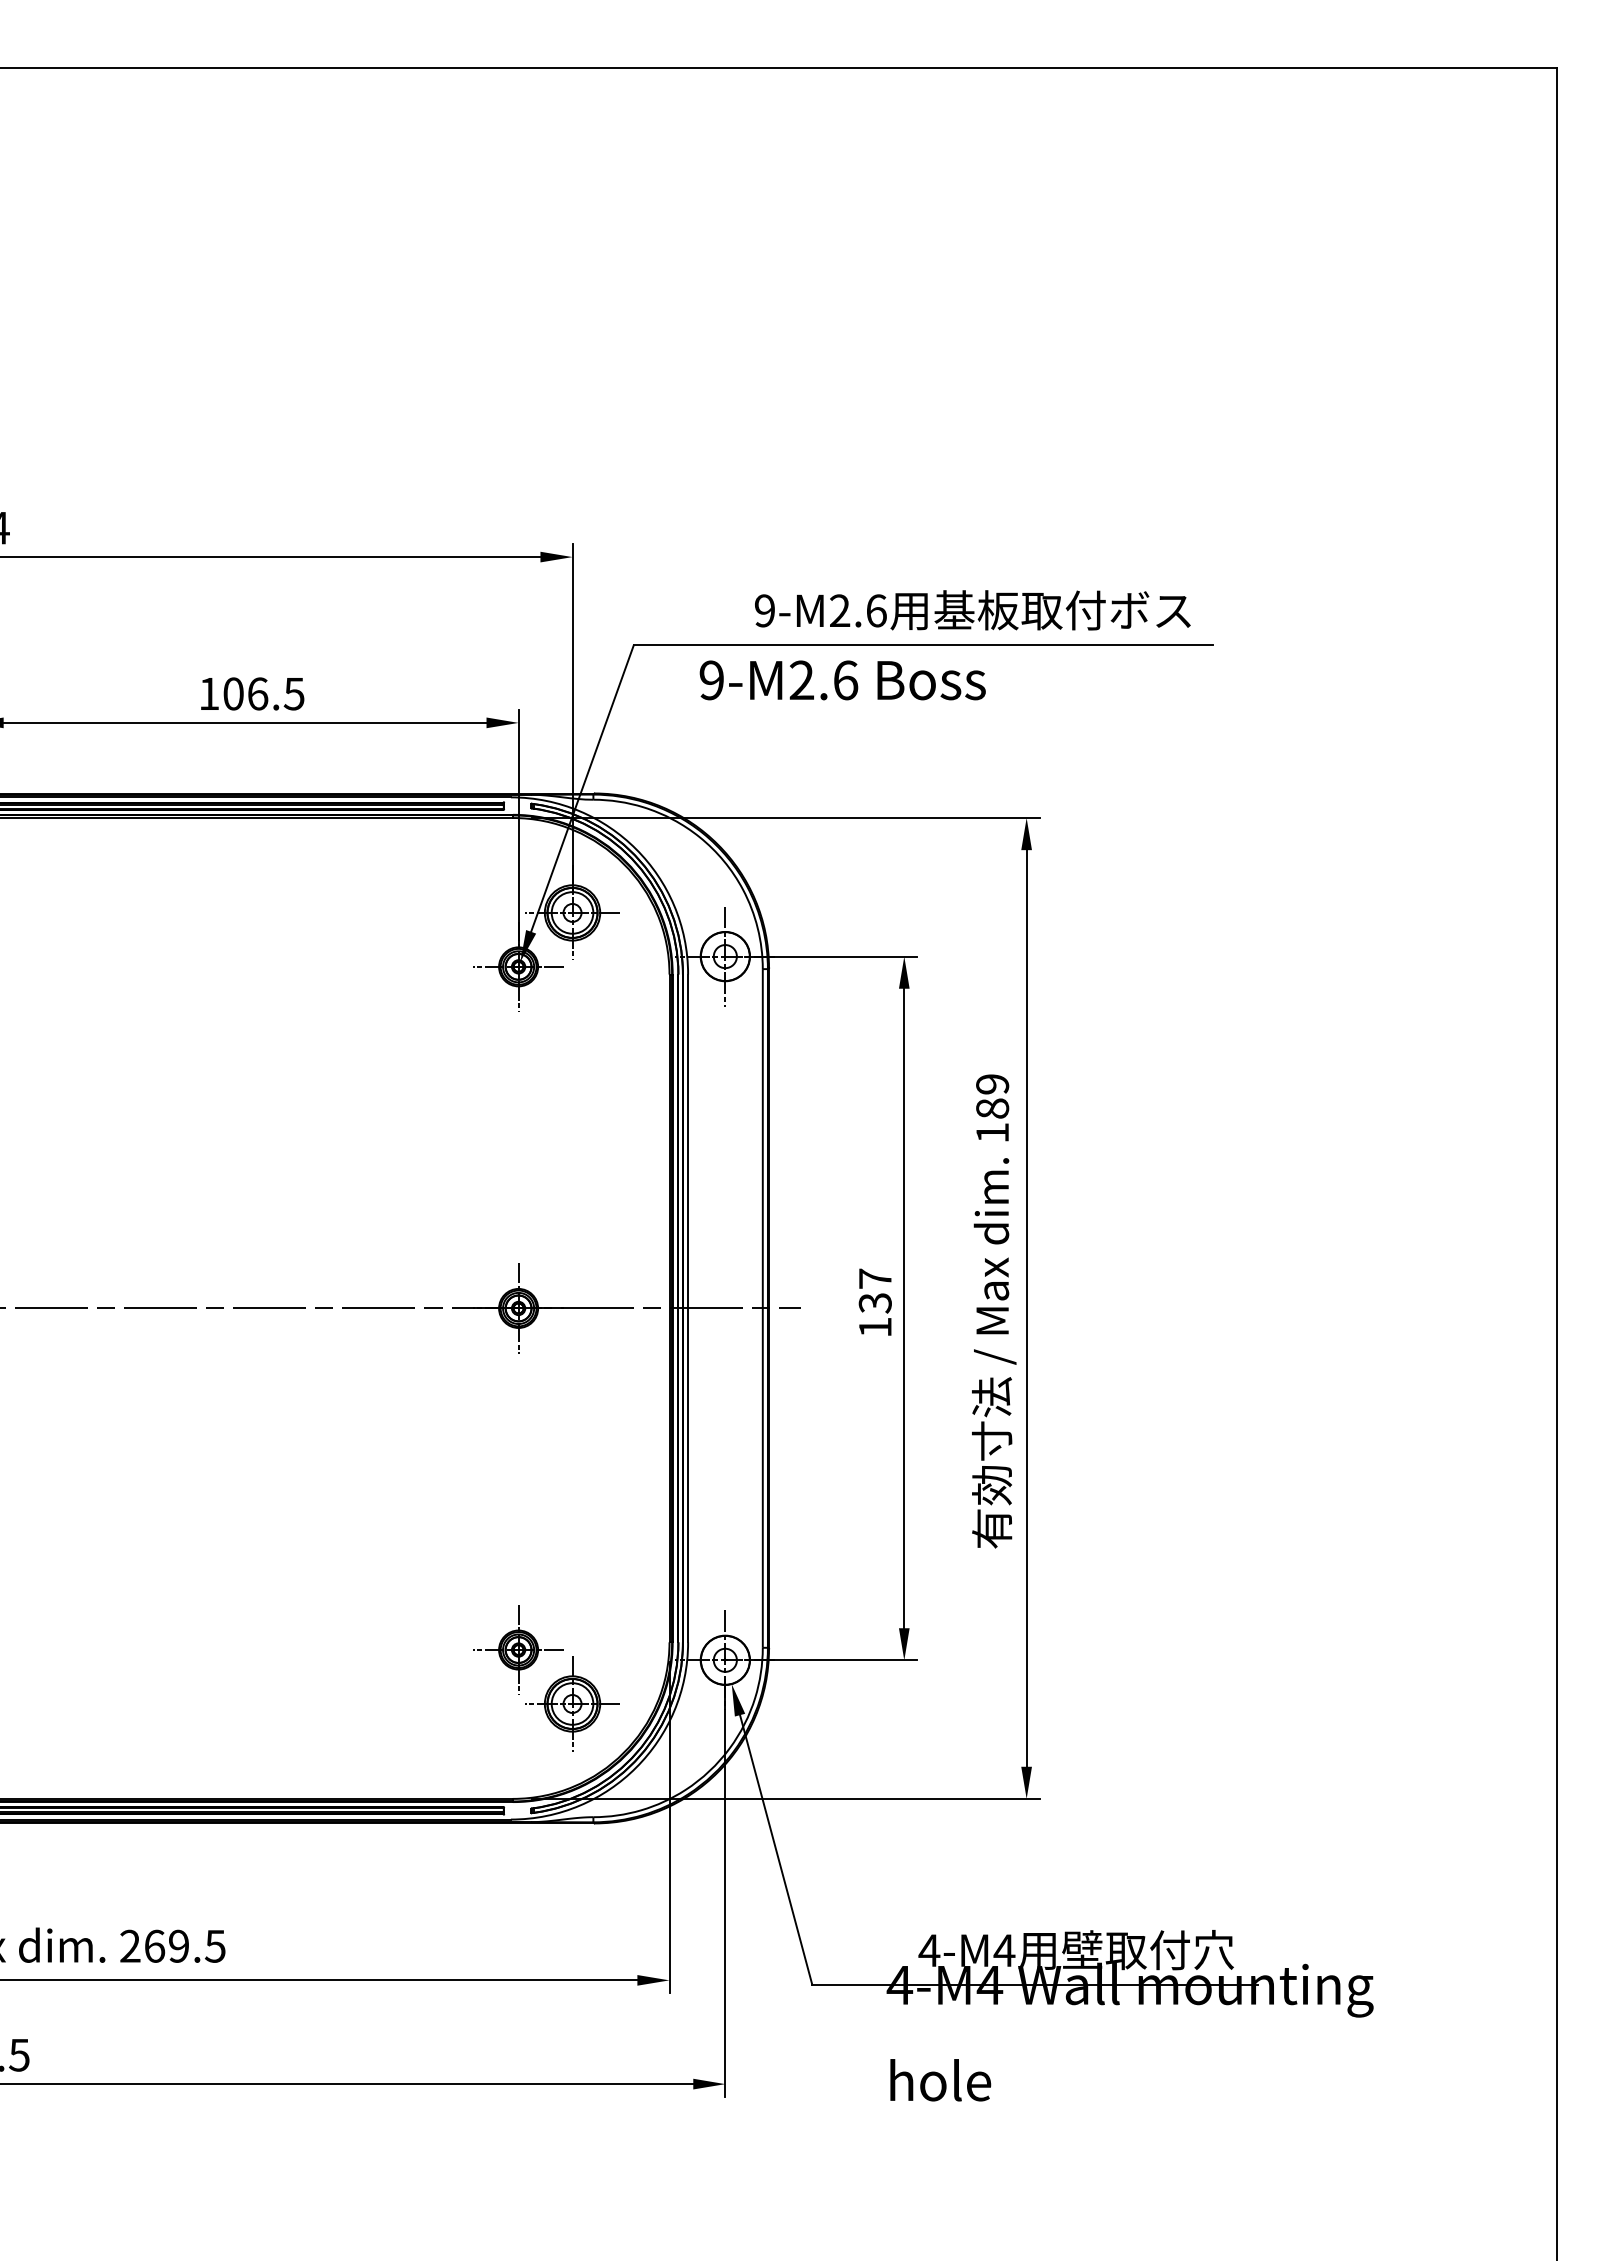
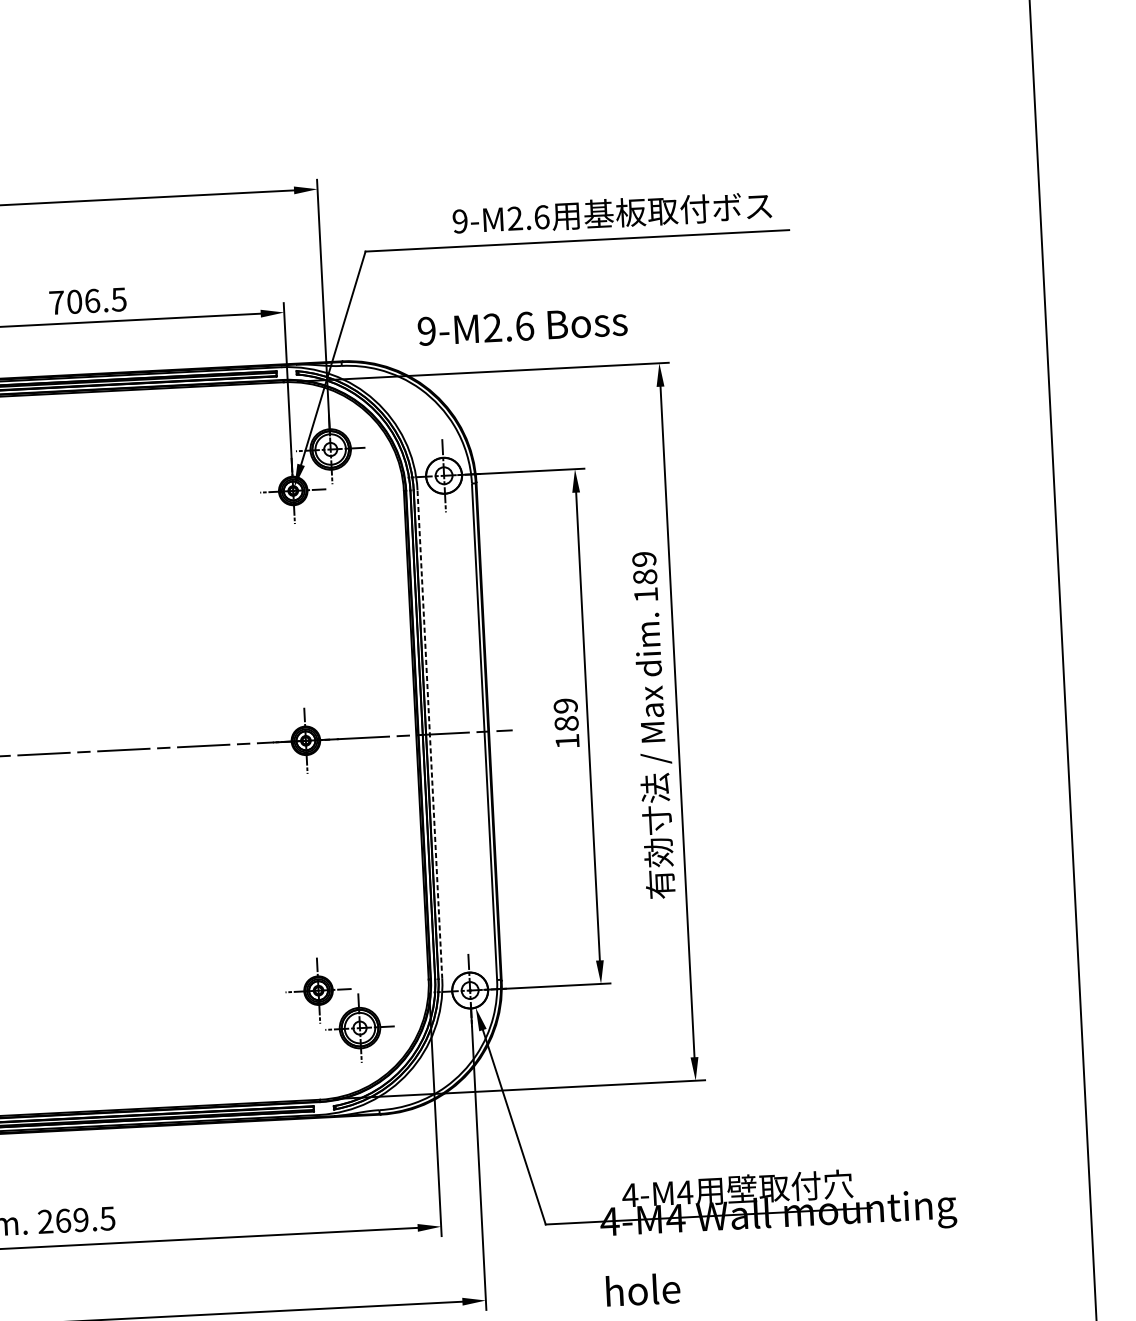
text: (842, 680) -> (522, 326), moved
text: (209, 693) -> (57, 302), 106.5 -> 706.5
text: (874, 1290) -> (565, 714), 137 -> 189
line: (688, 1308) -> (430, 734), solid -> dashed

